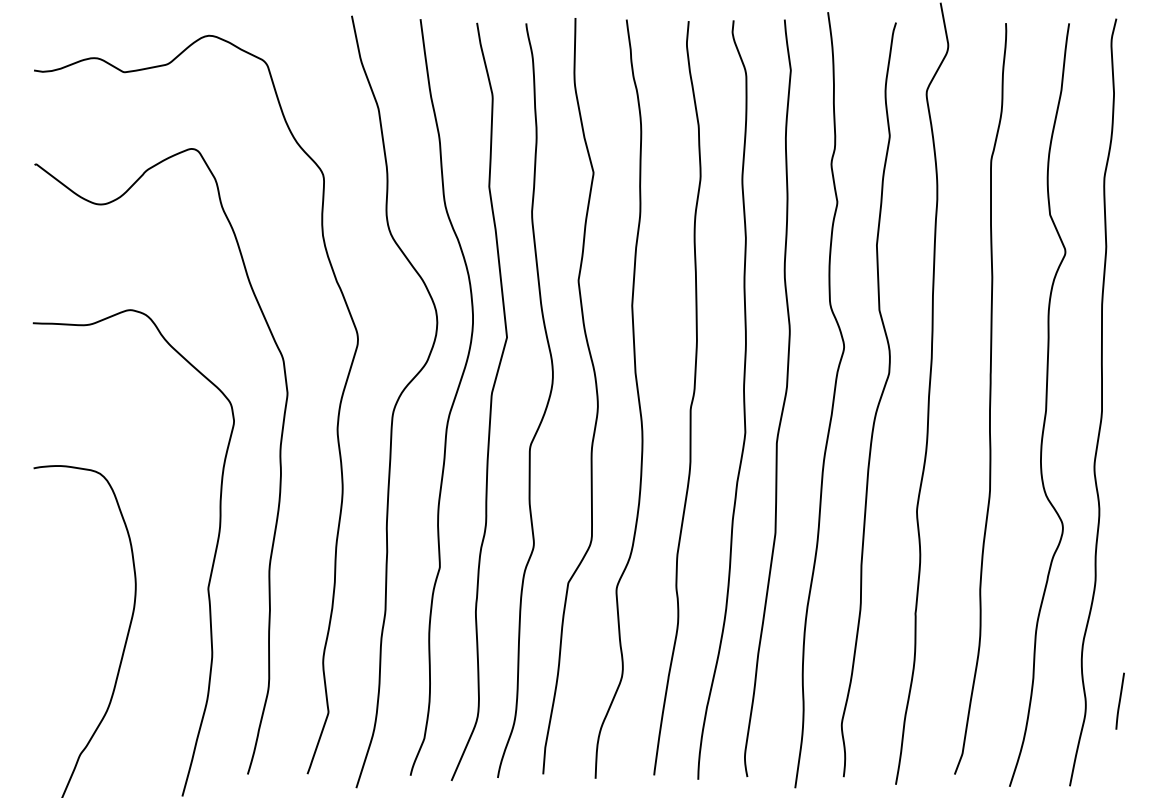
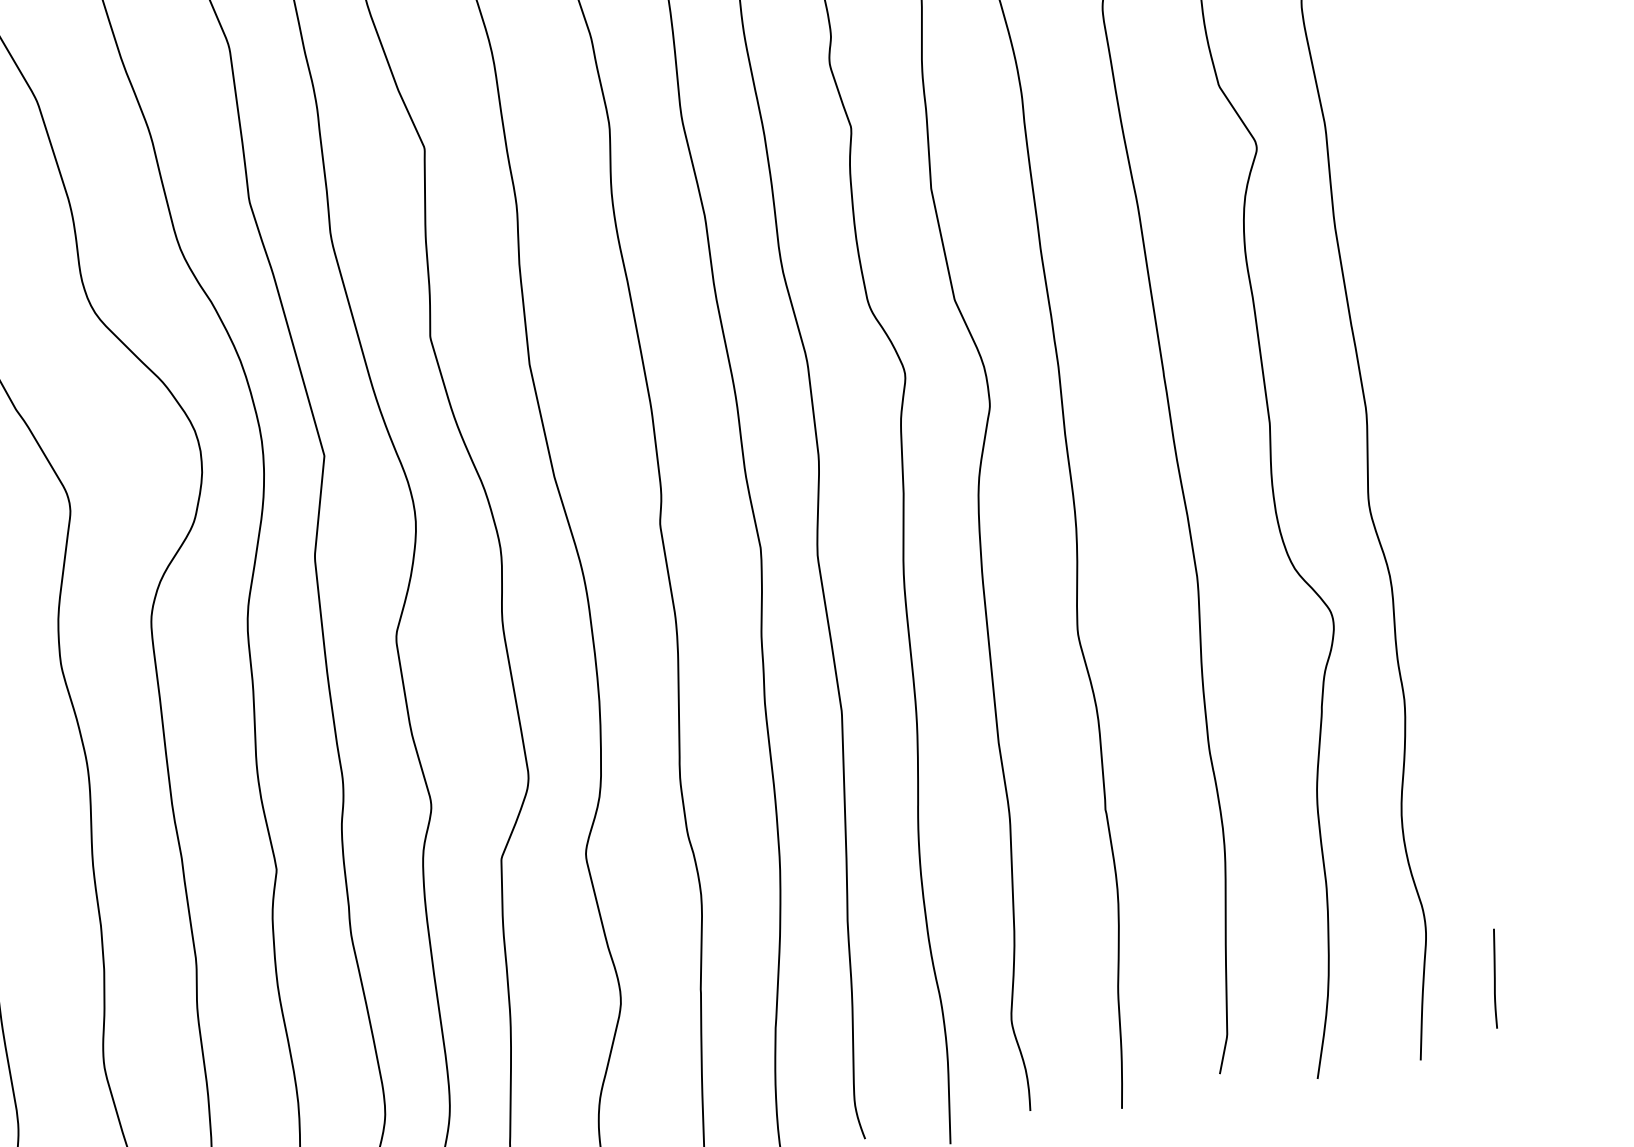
line: (1119, 700) -> (1494, 977), moved

